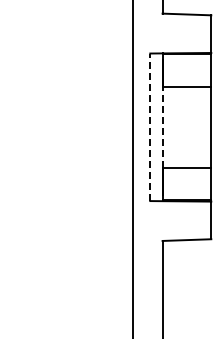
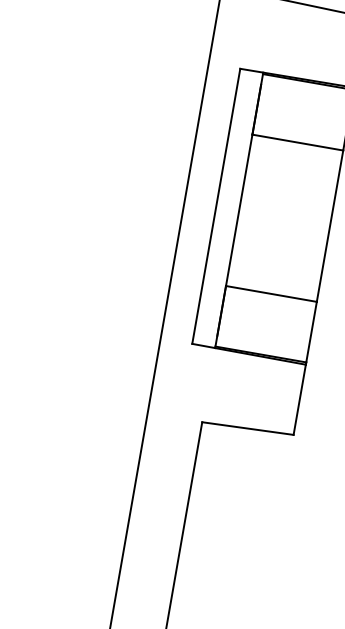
line: (150, 127) -> (216, 206), dashed -> solid
line: (162, 127) -> (238, 210), dashed -> solid

